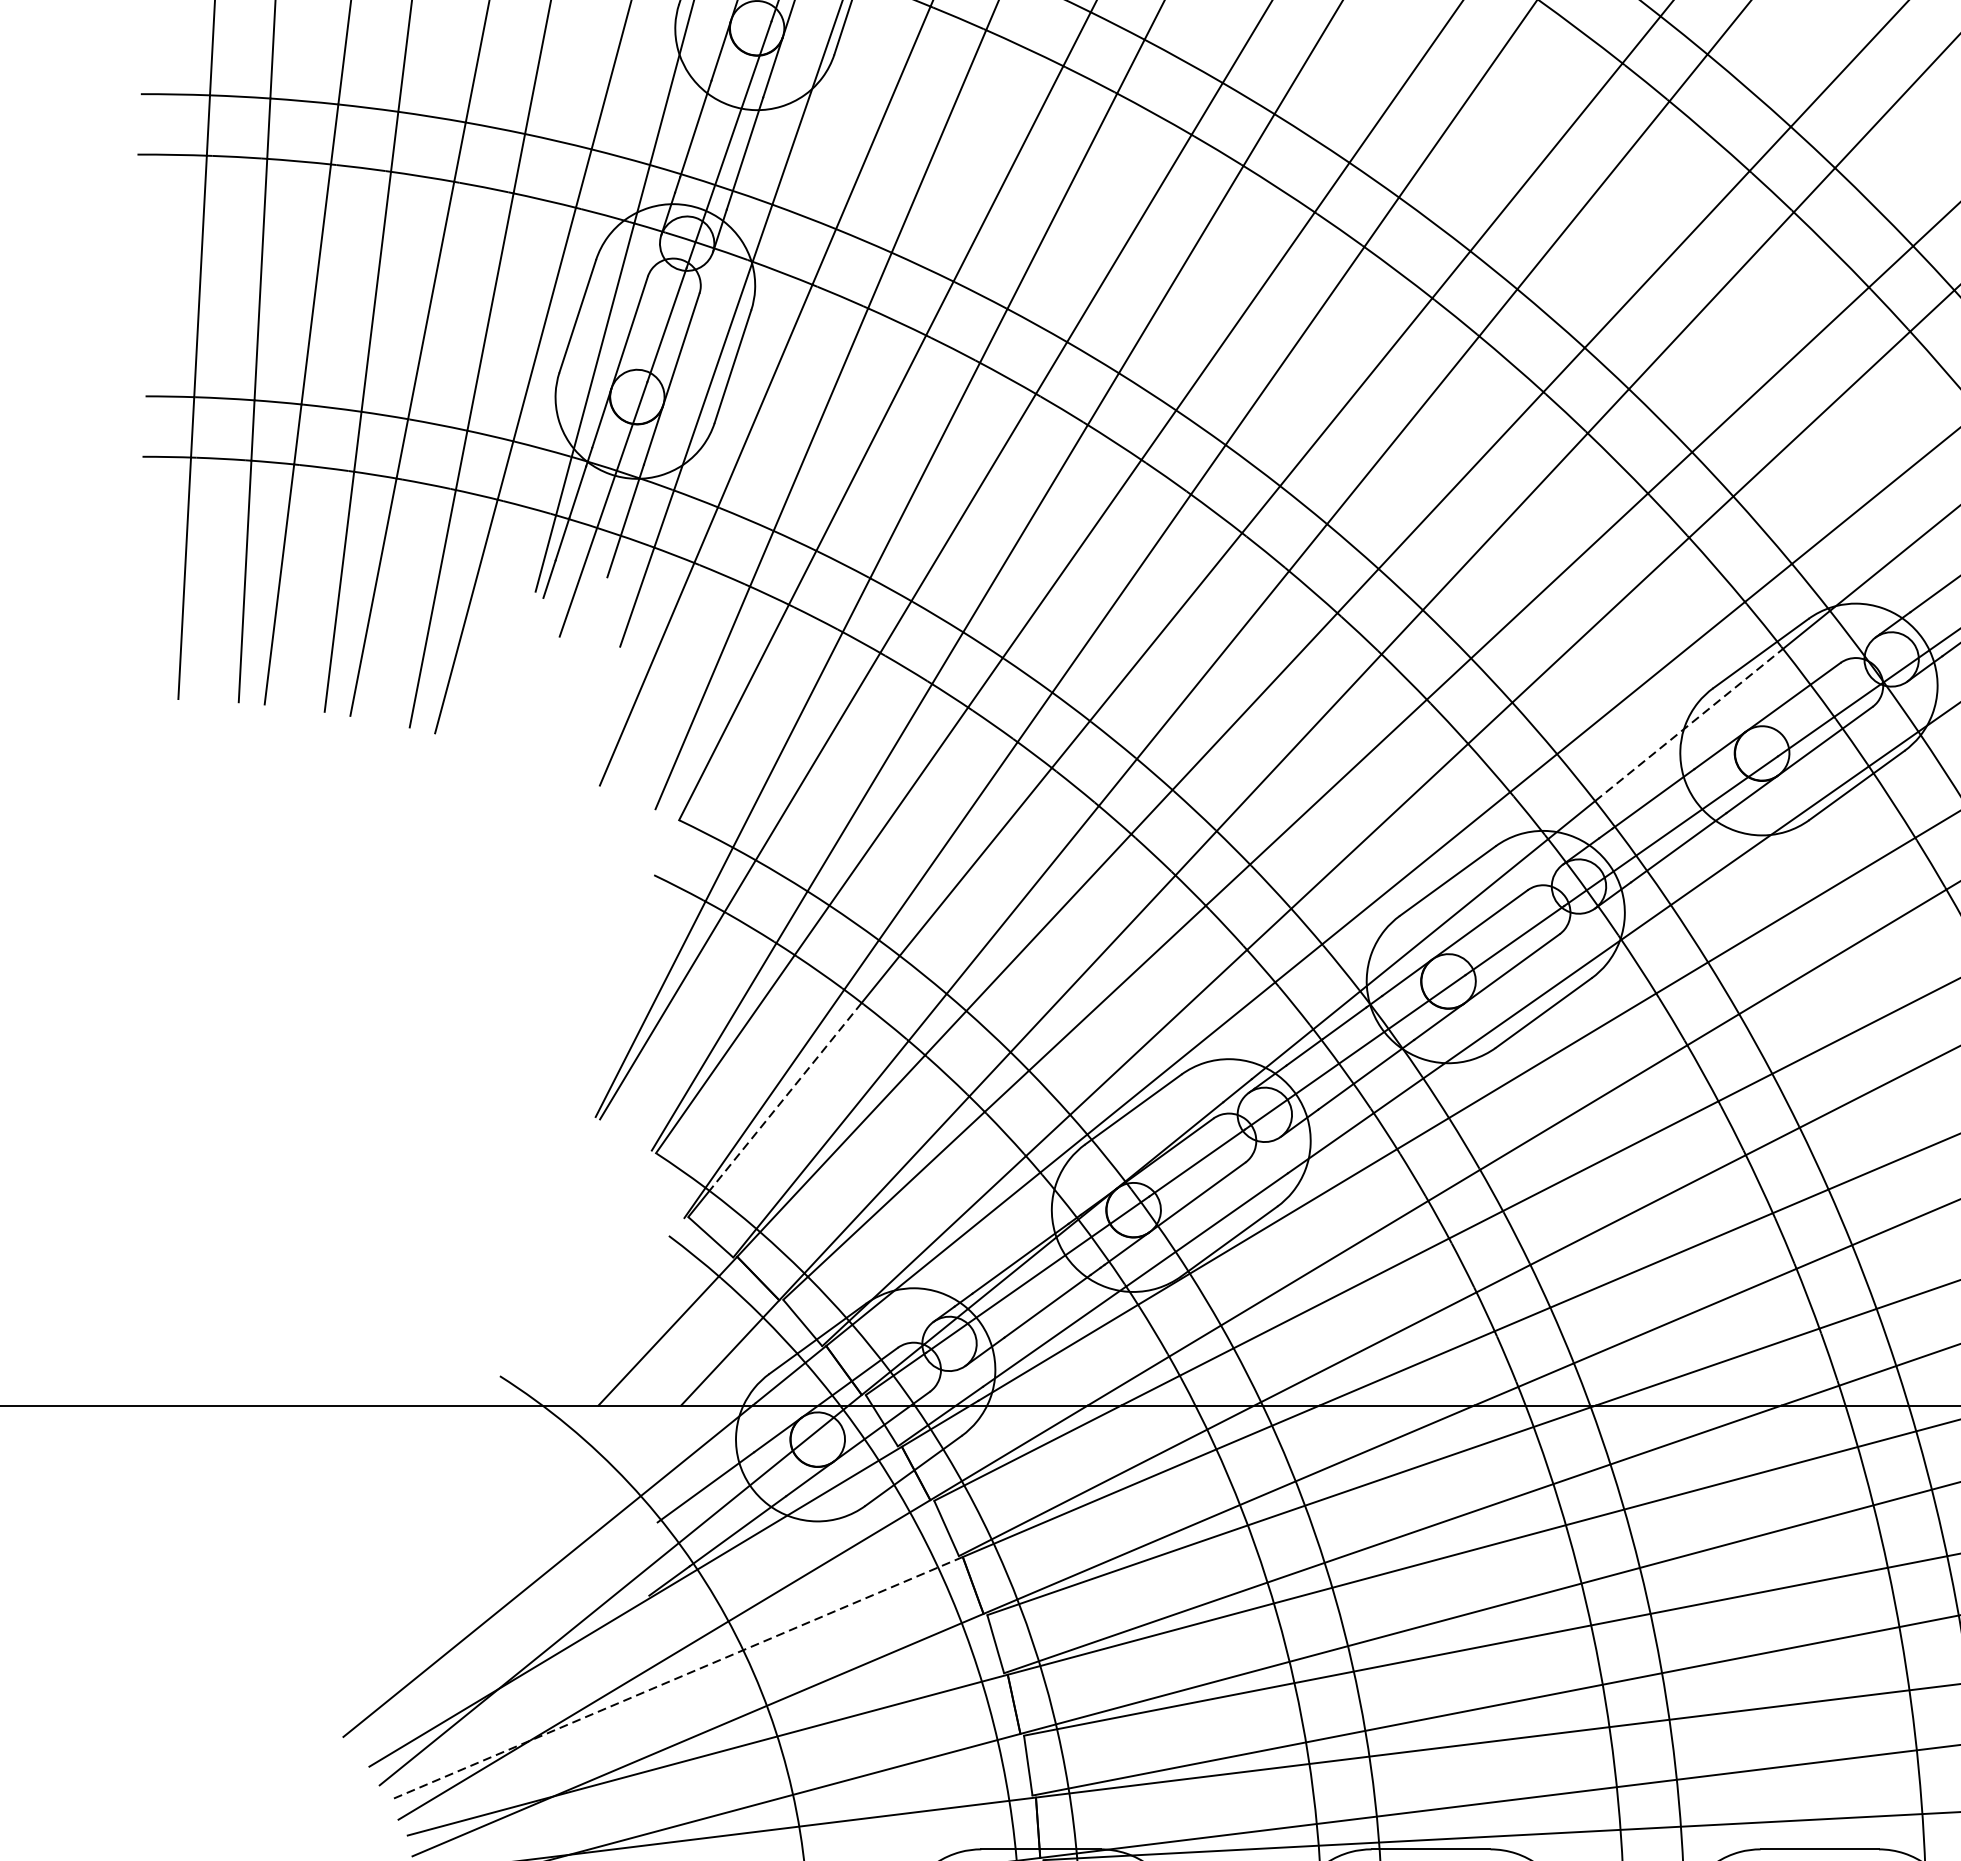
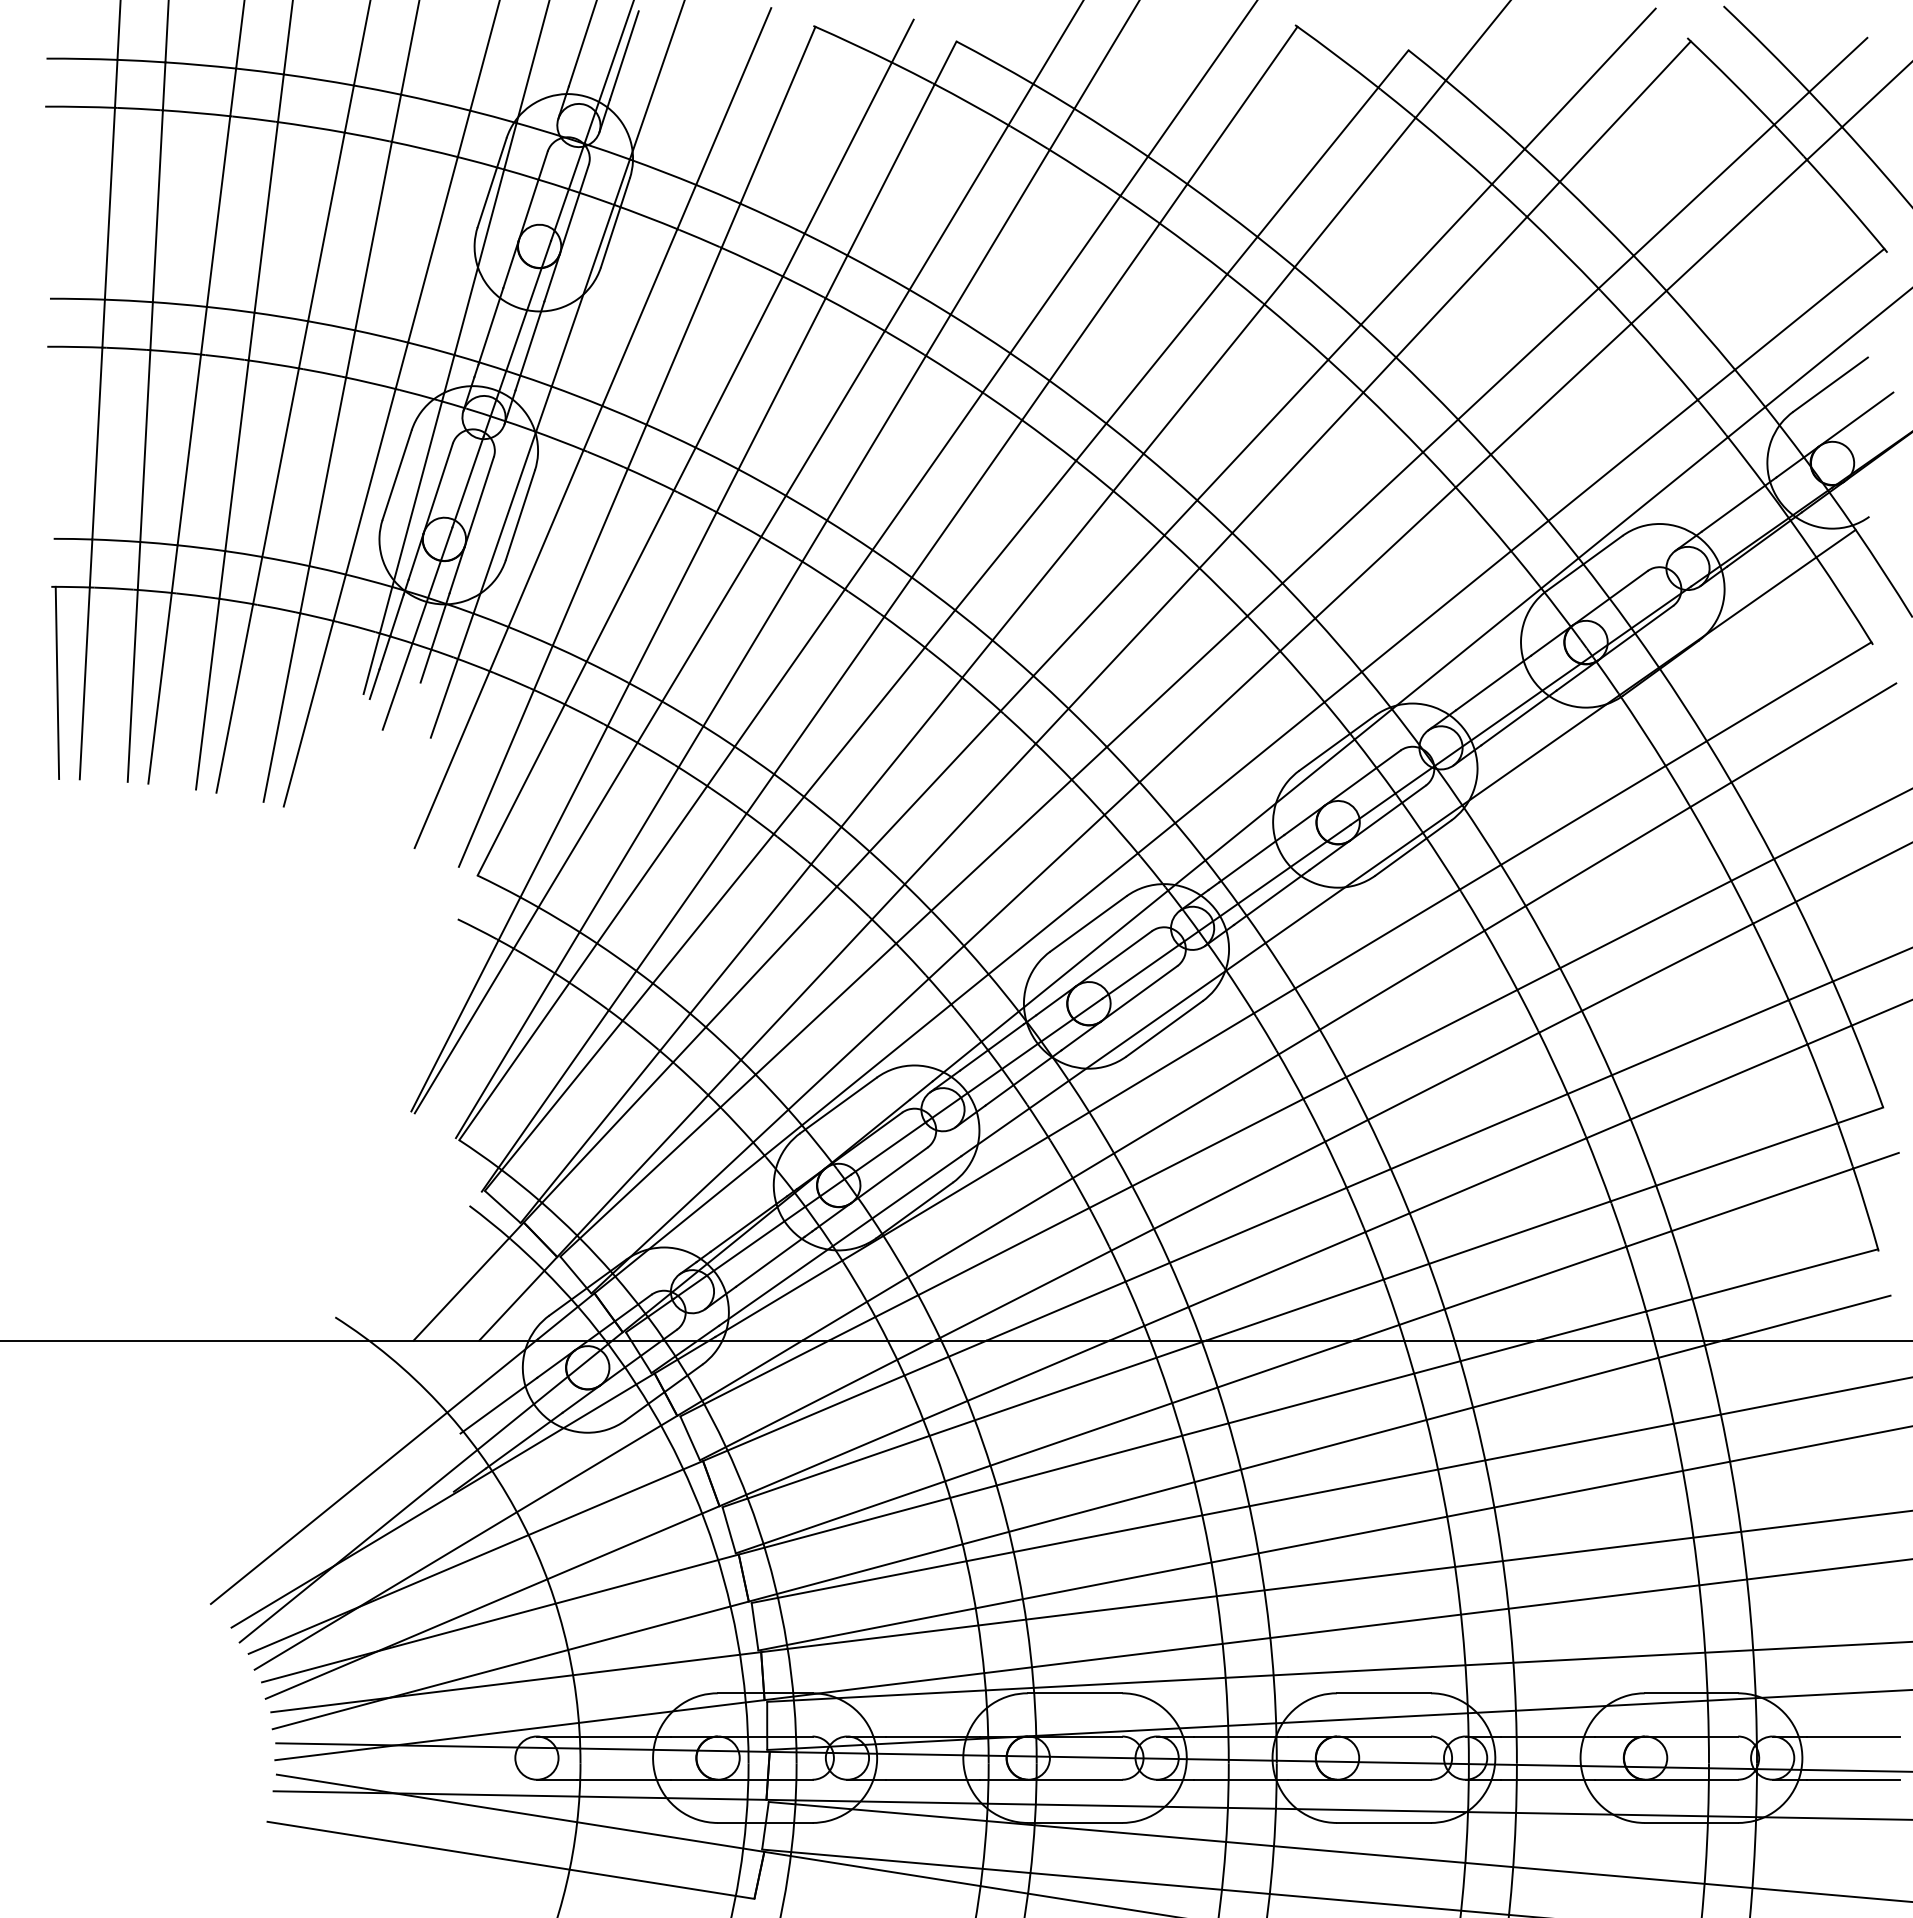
line: (150, 577) -> (57, 682), added
line: (1689, 724) -> (1280, 799), dashed -> solid
line: (784, 1096) -> (561, 1095), dashed -> solid
line: (676, 1678) -> (475, 1557), dashed -> solid

